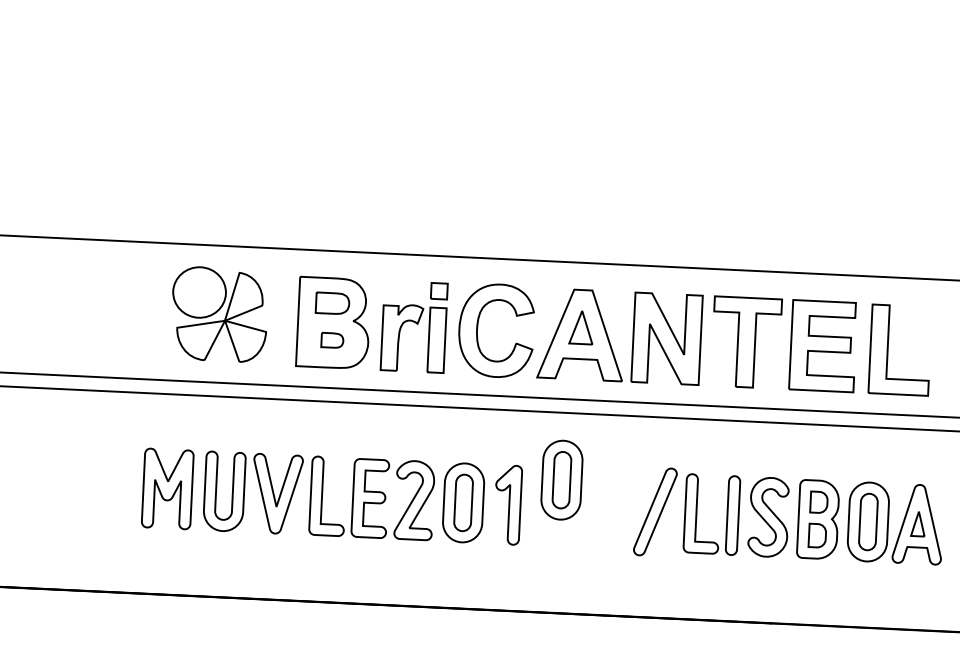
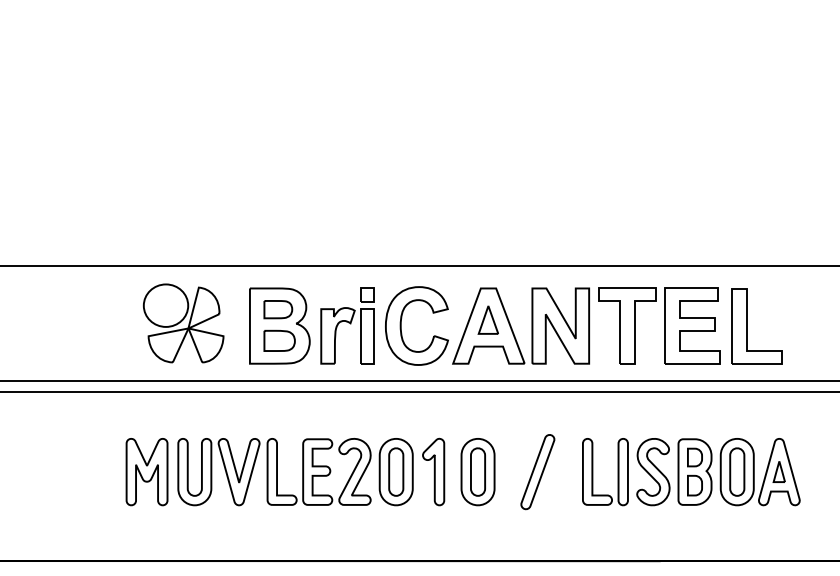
part: (332, 340) -> (279, 340), size x1.67
part: (561, 480) -> (477, 472), moved
part: (654, 512) -> (537, 472), moved

